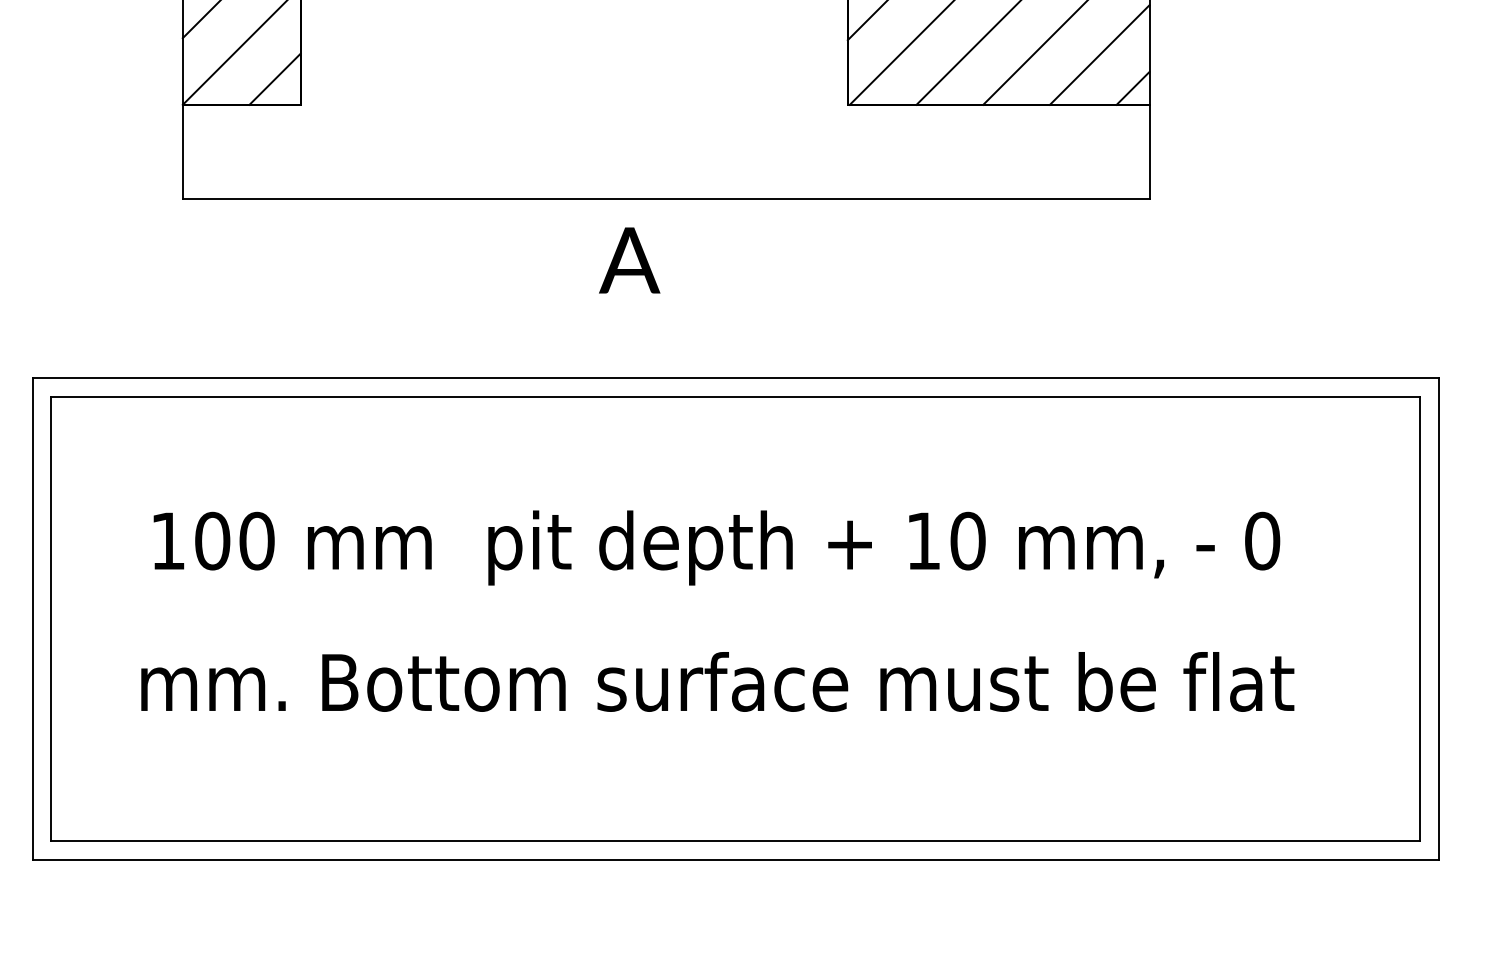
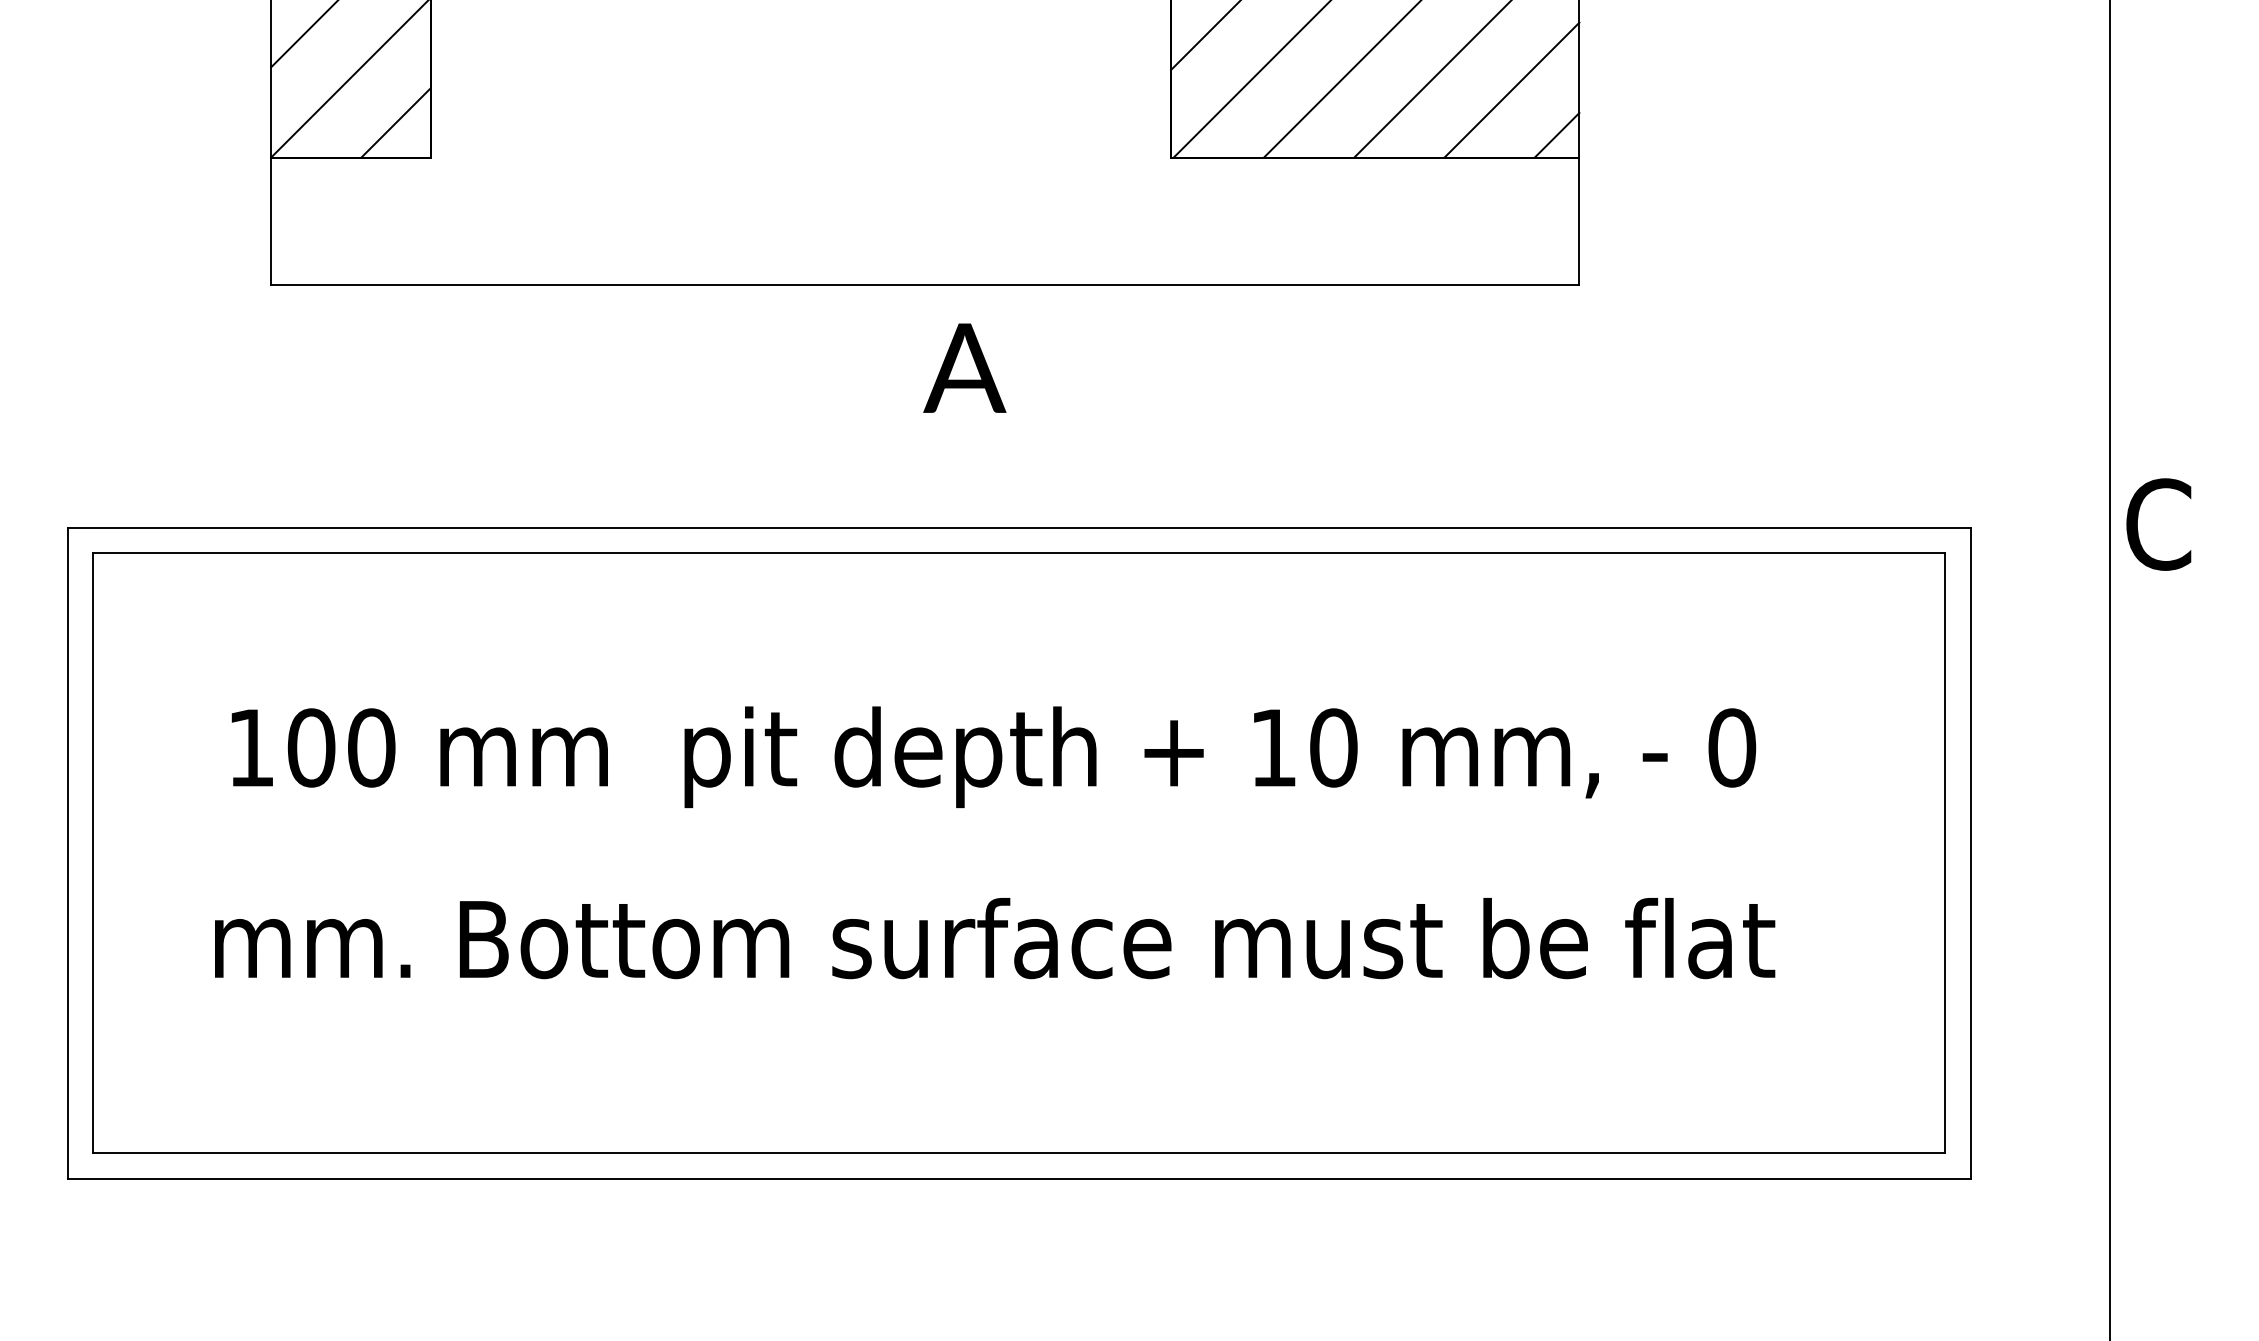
text: (629, 259) -> (964, 367), moved

